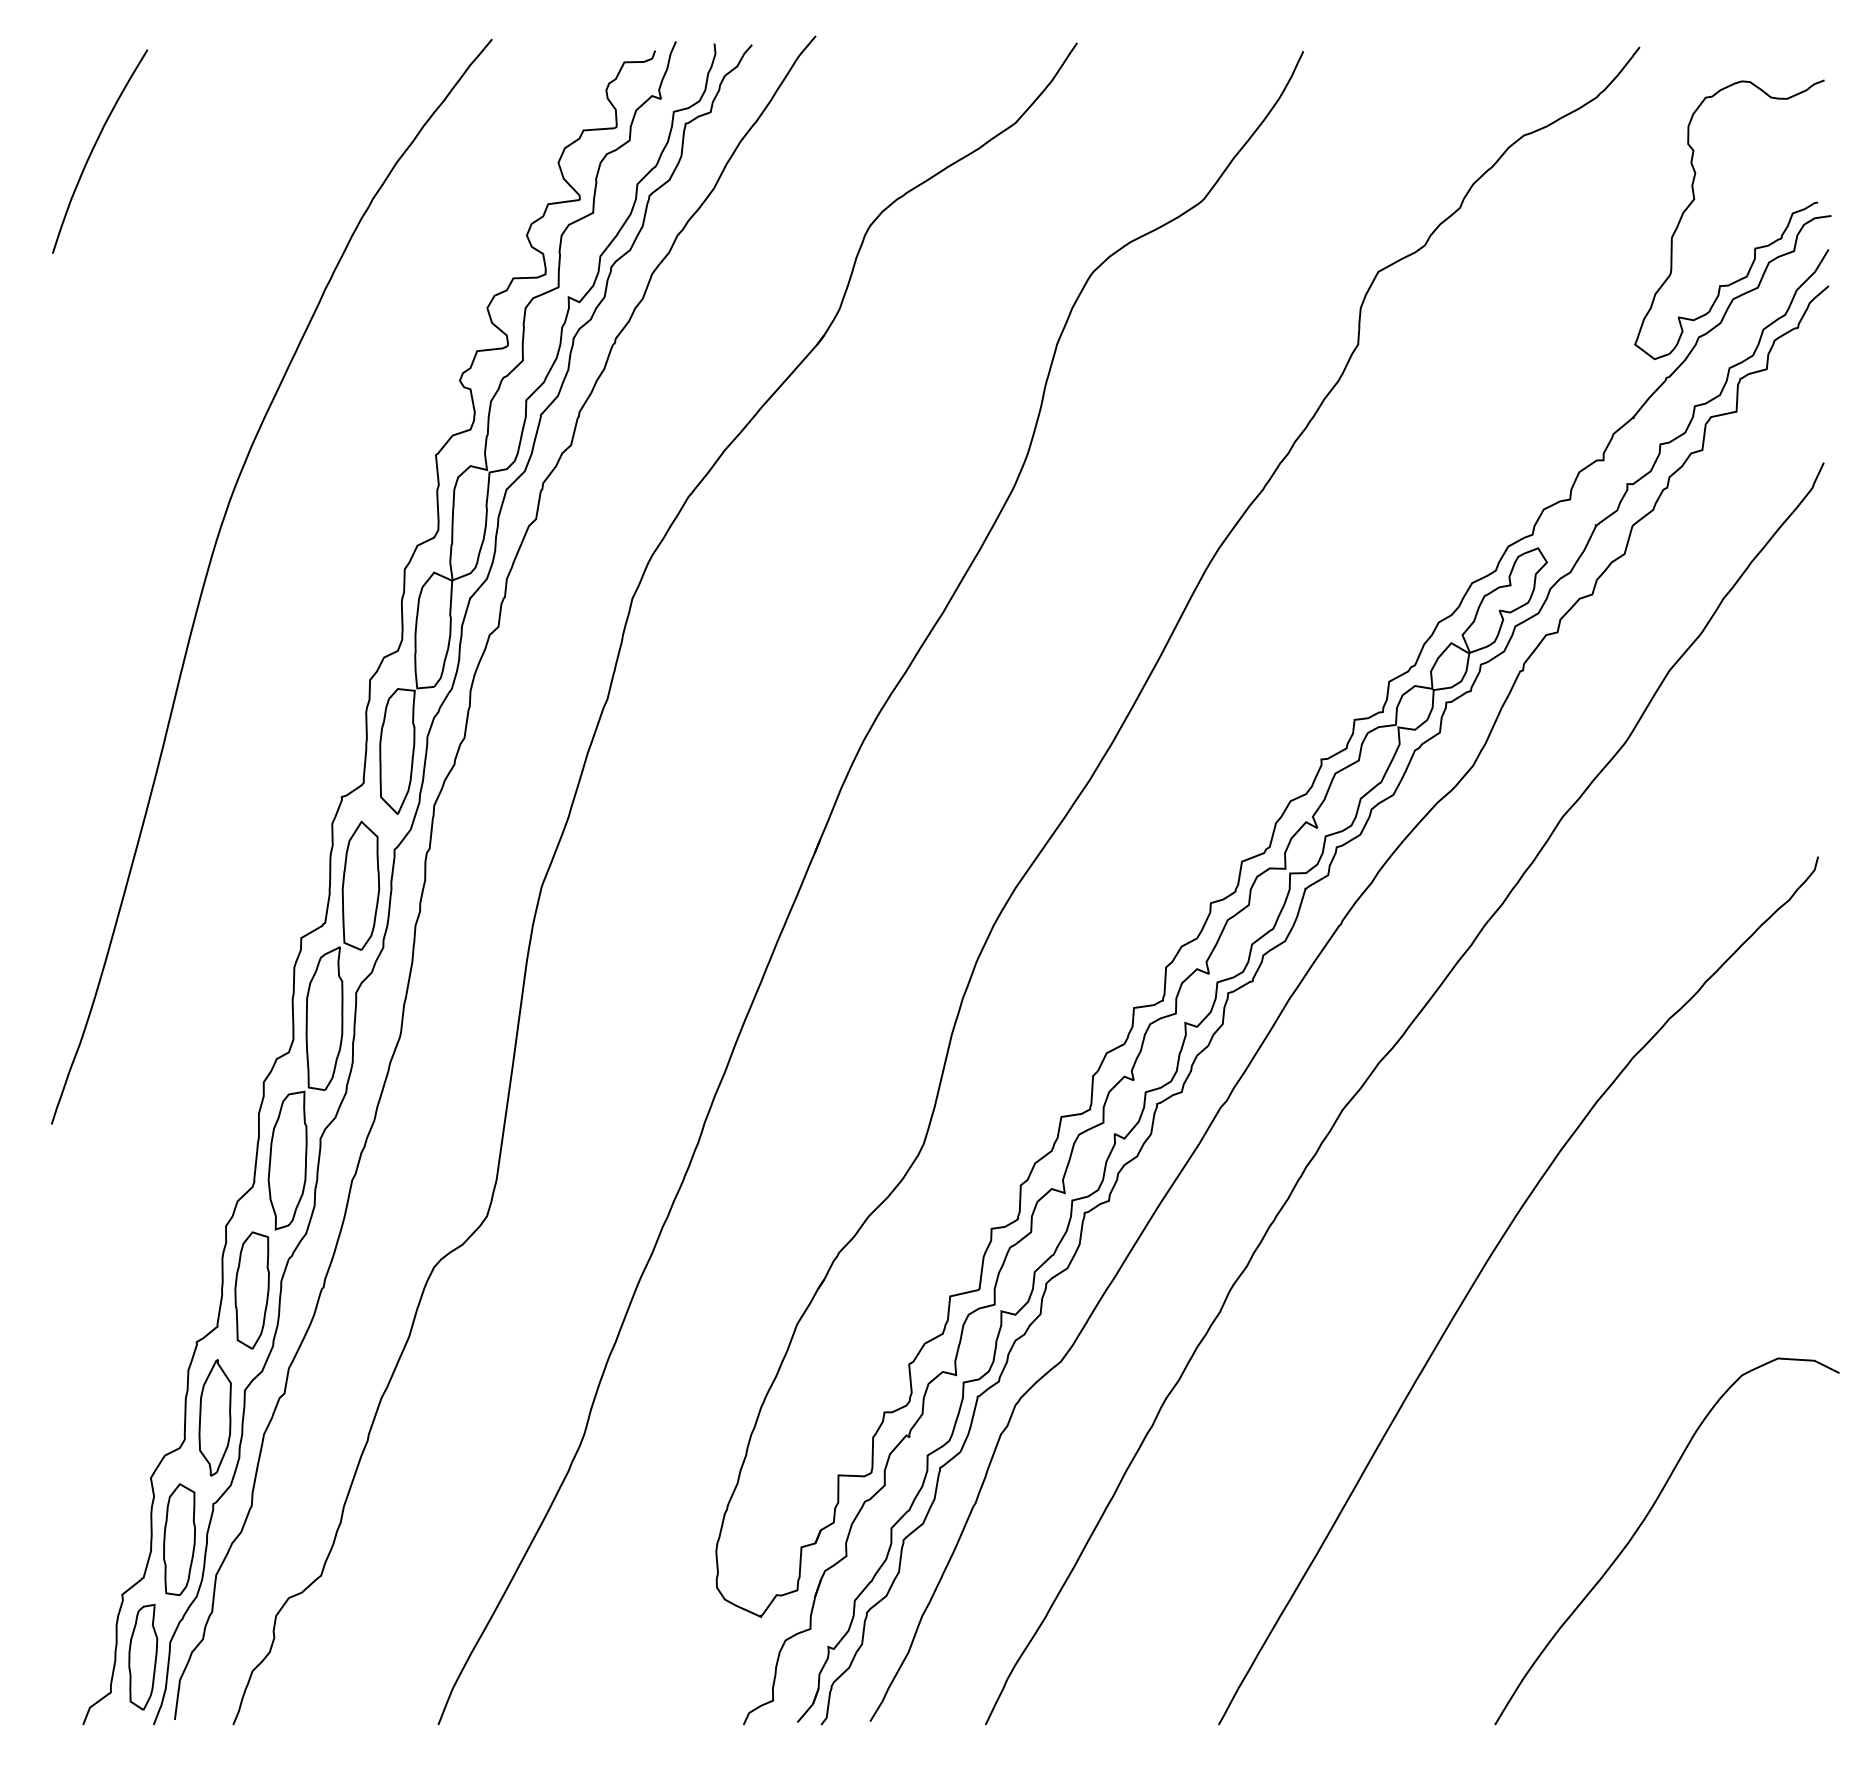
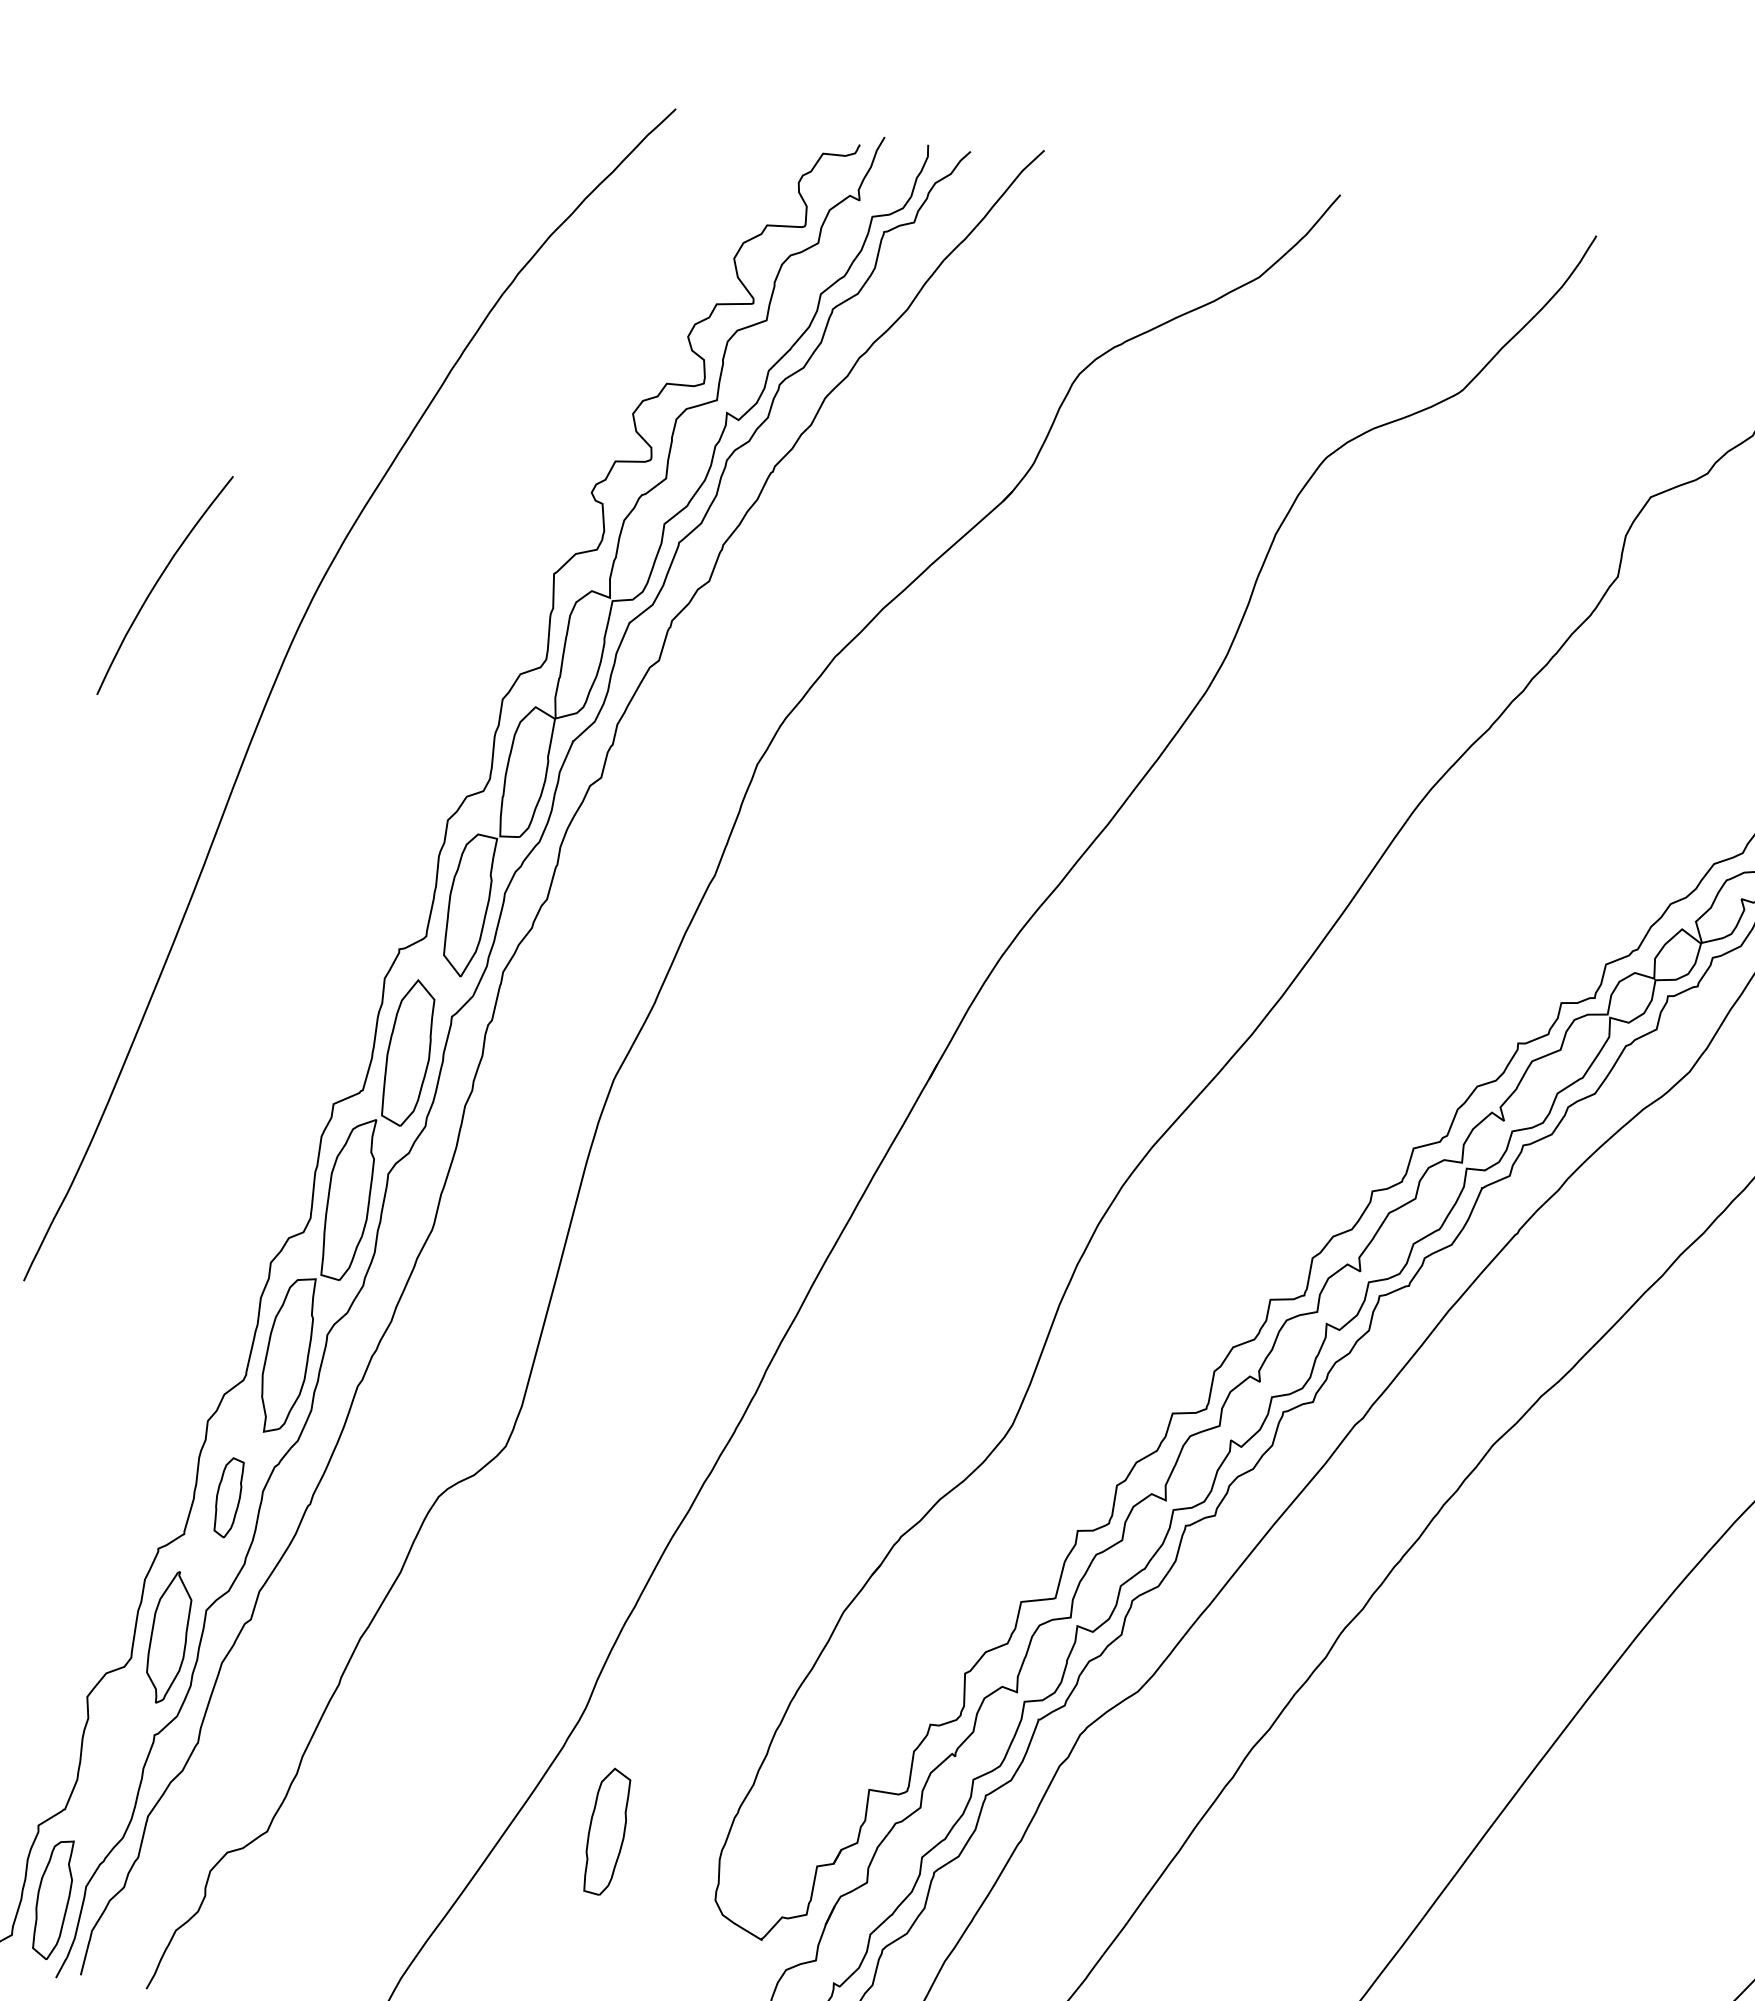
curve: (94, 148) -> (159, 581), moved
part: (251, 1290) -> (227, 1497), size x0.6
part: (179, 1539) -> (606, 1831), moved

